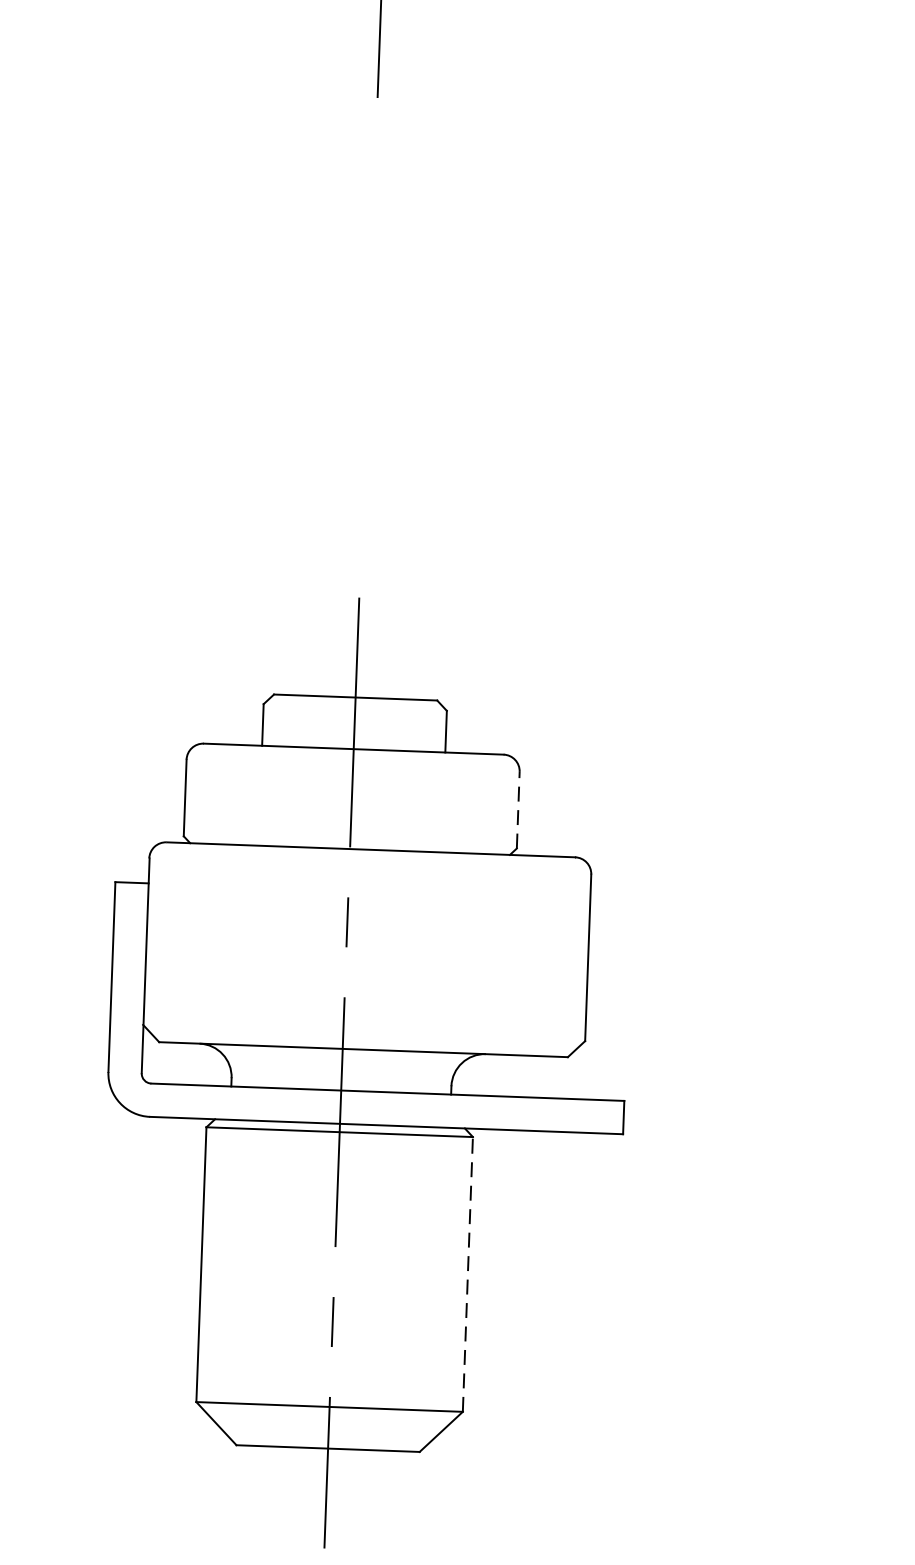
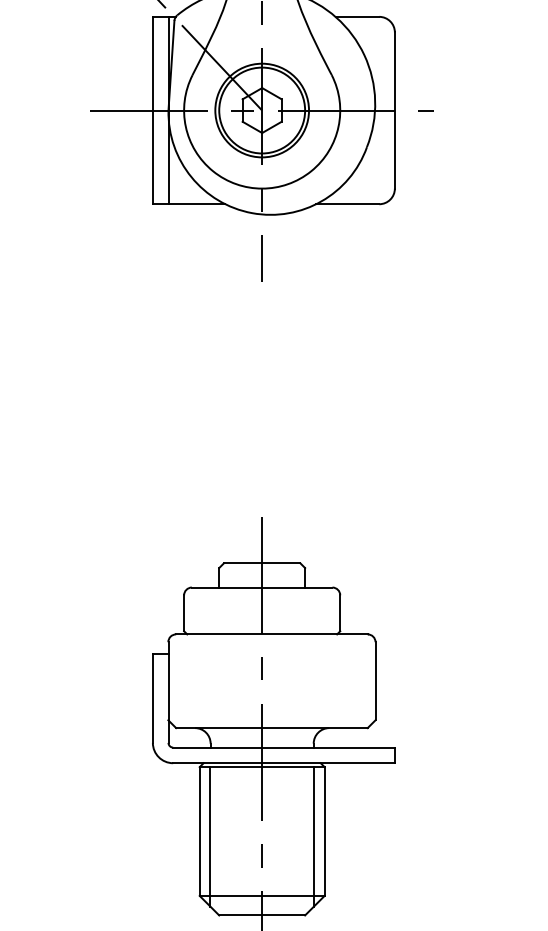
line: (518, 810) -> (340, 613), dashed -> solid
line: (467, 1274) -> (324, 831), dashed -> solid
line: (224, 1276) -> (210, 836), added
line: (445, 1284) -> (314, 836), added

